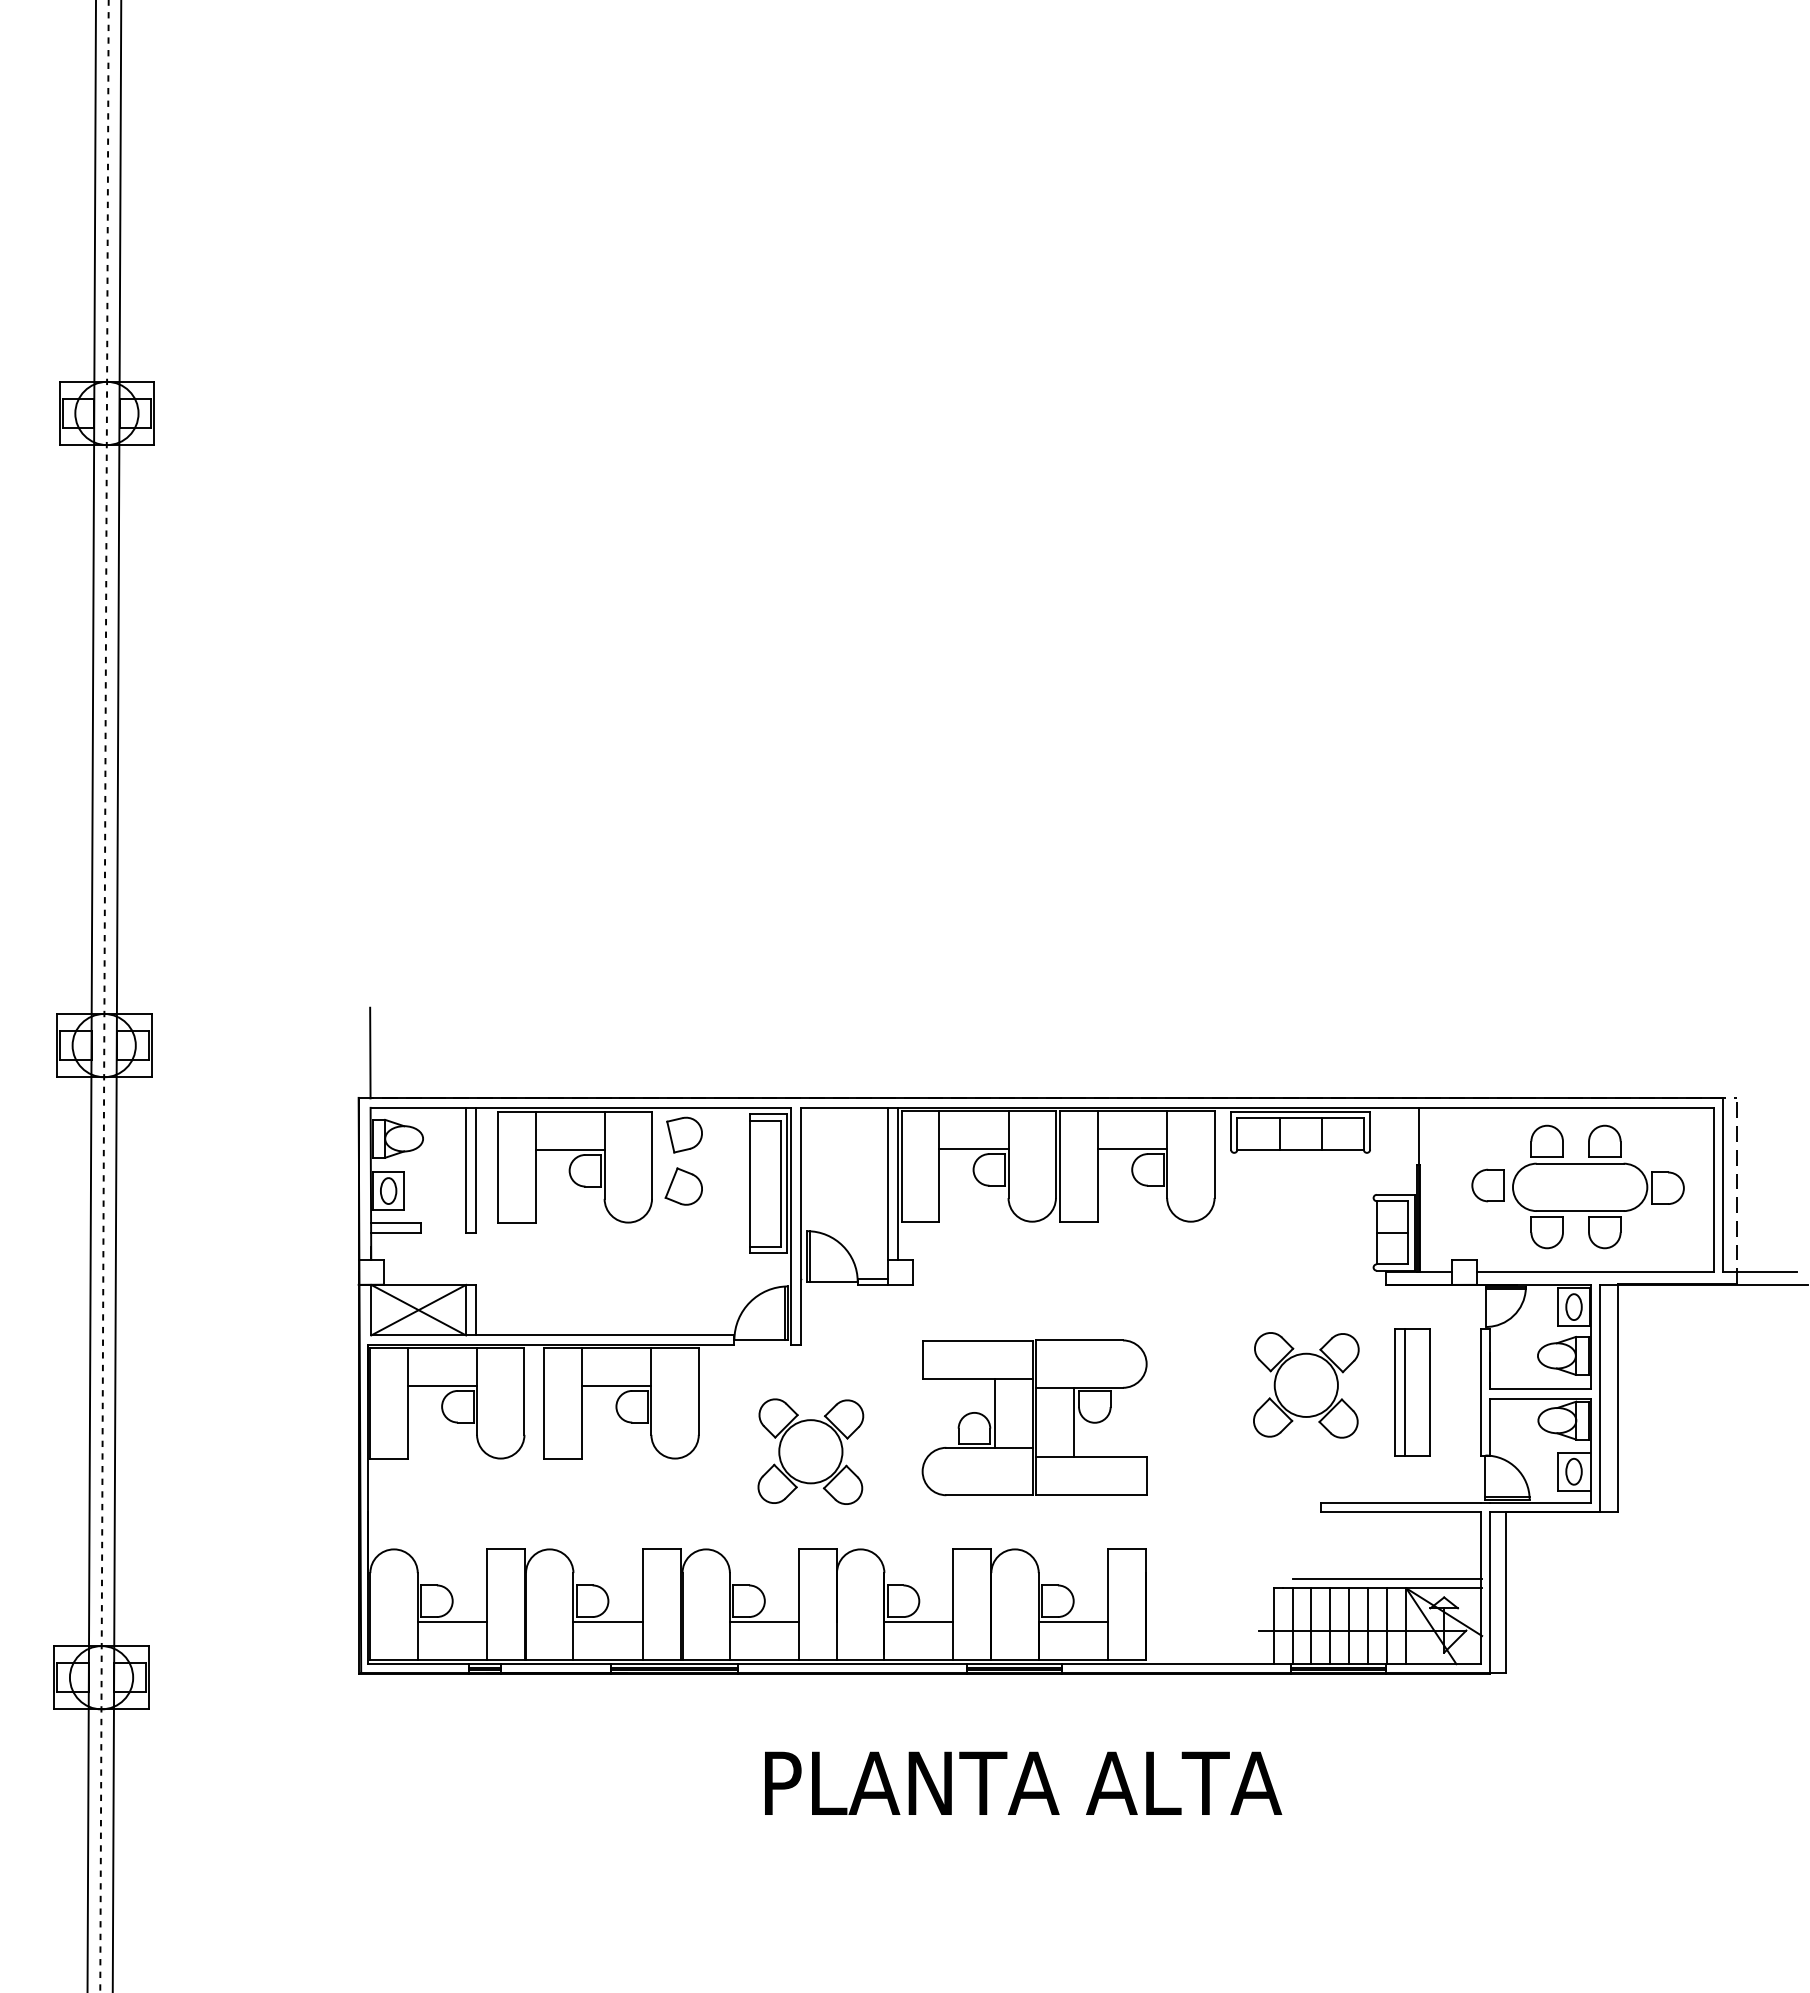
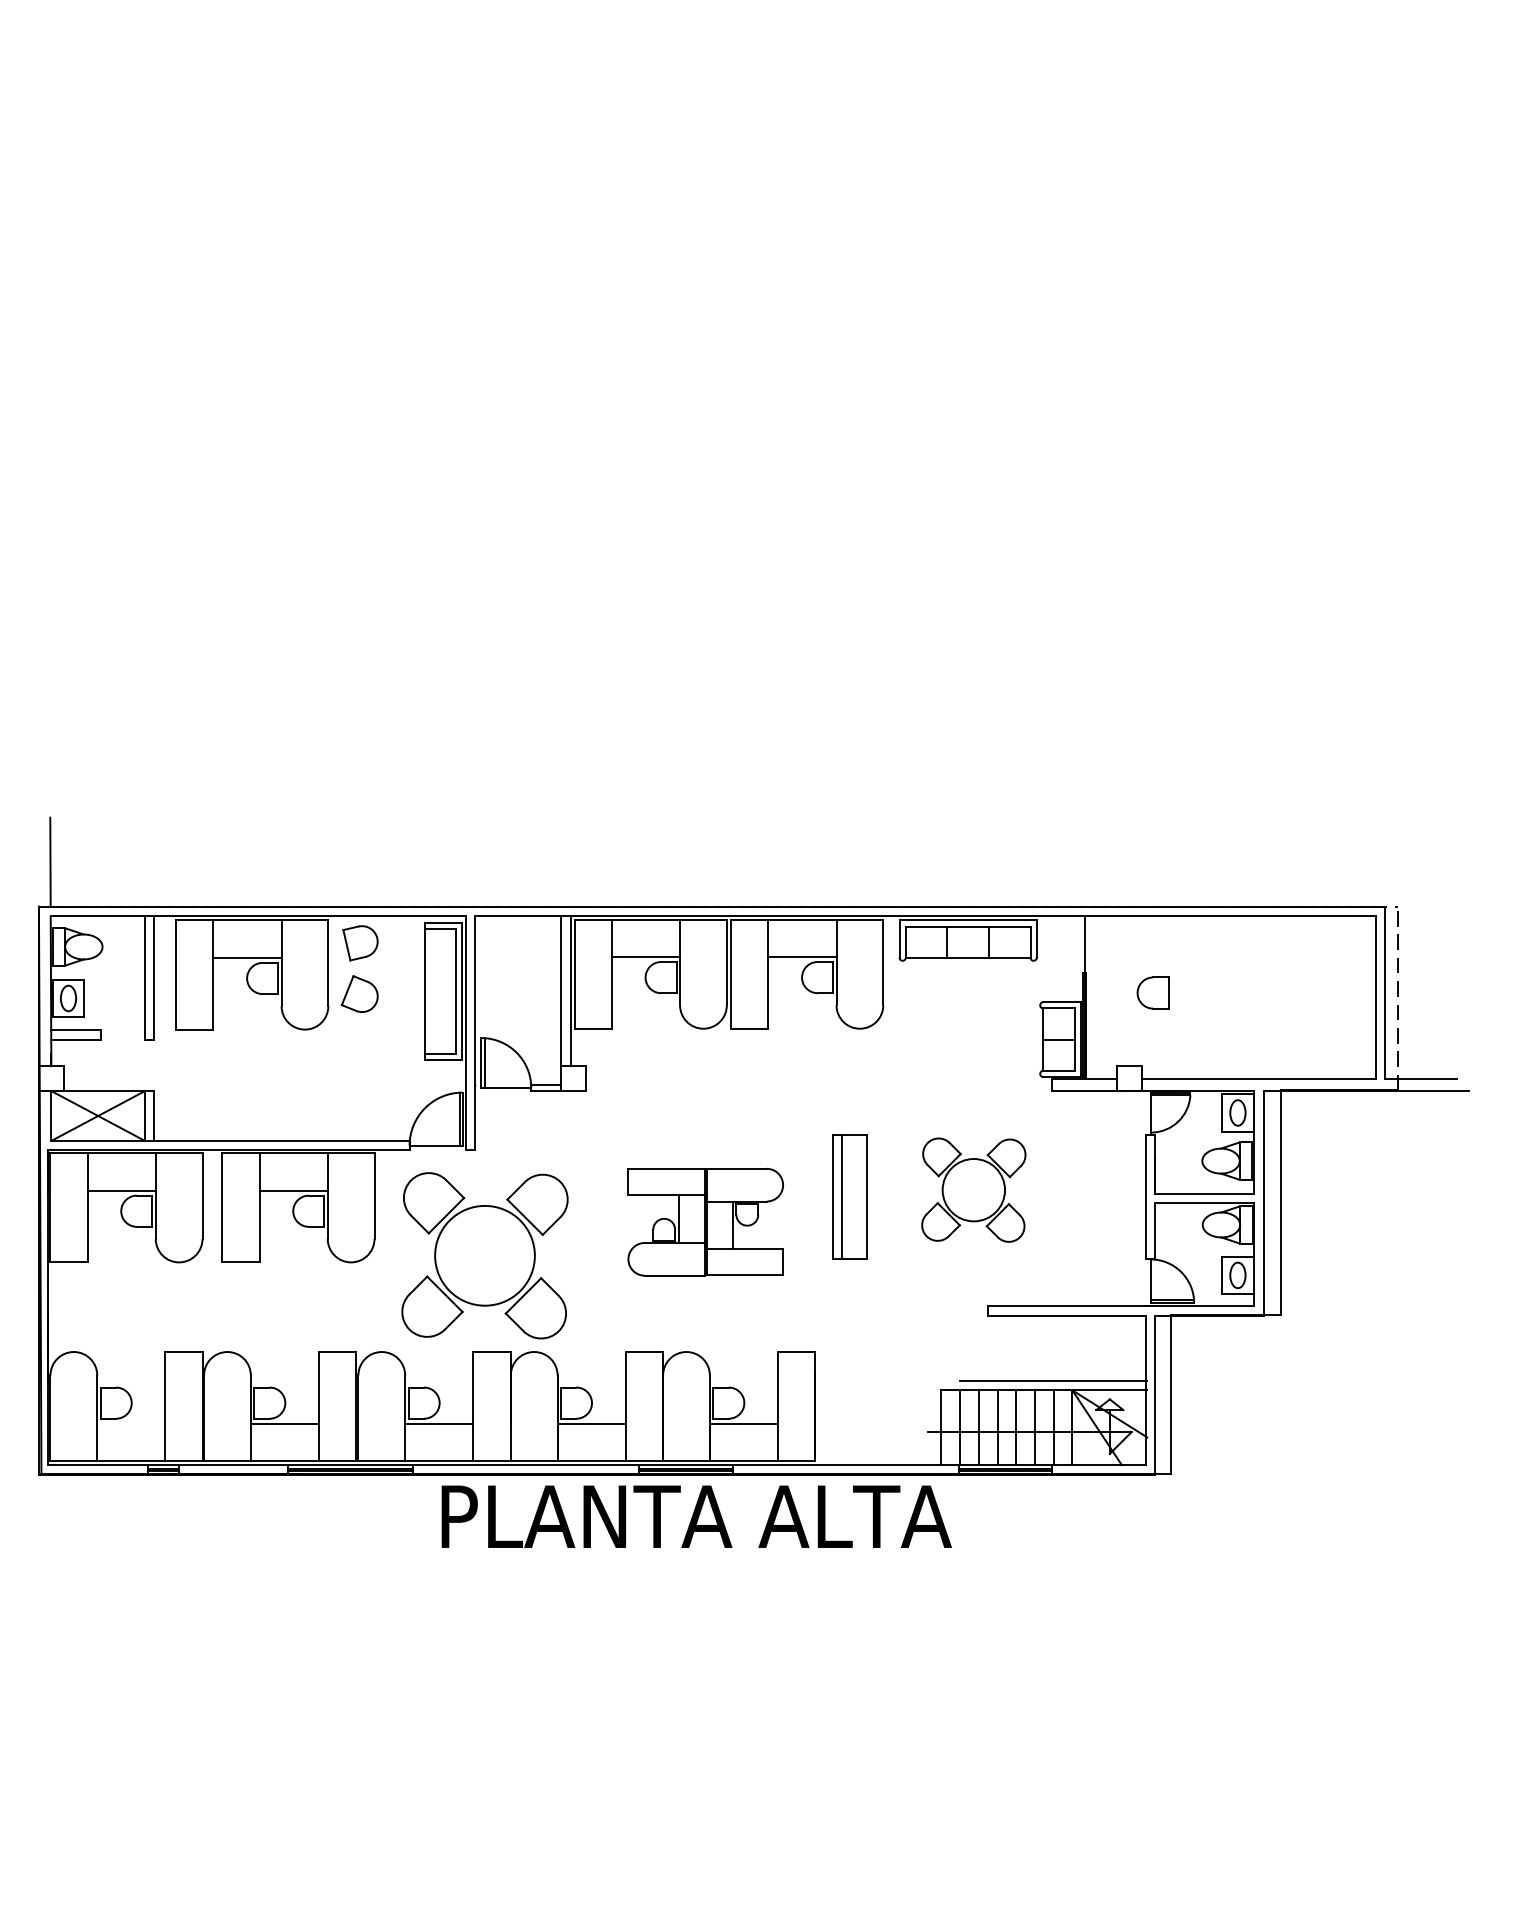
part: (1598, 1186) -> (1262, 993), removed
part: (1412, 1392) -> (849, 1197), moved
part: (1034, 1417) -> (705, 1221), size x0.7
part: (810, 1451) -> (484, 1255), size x1.6
line: (451, 1622) -> (130, 1424), removed
text: (1023, 1782) -> (696, 1515), moved

